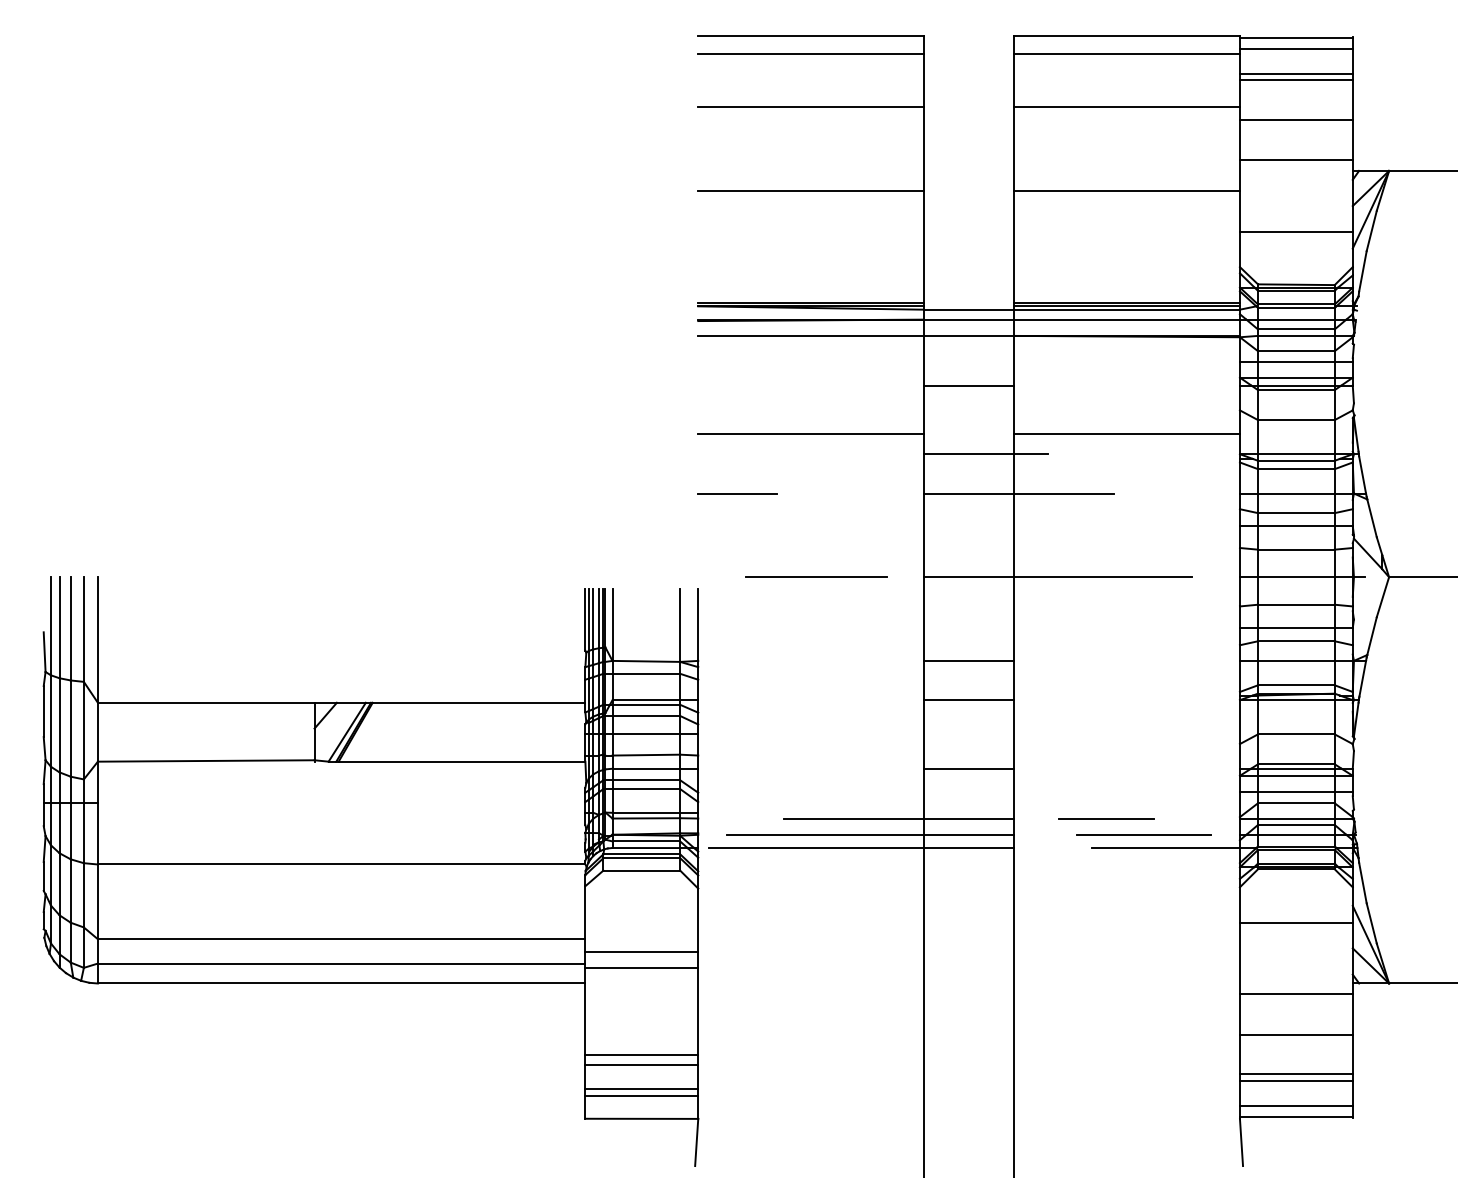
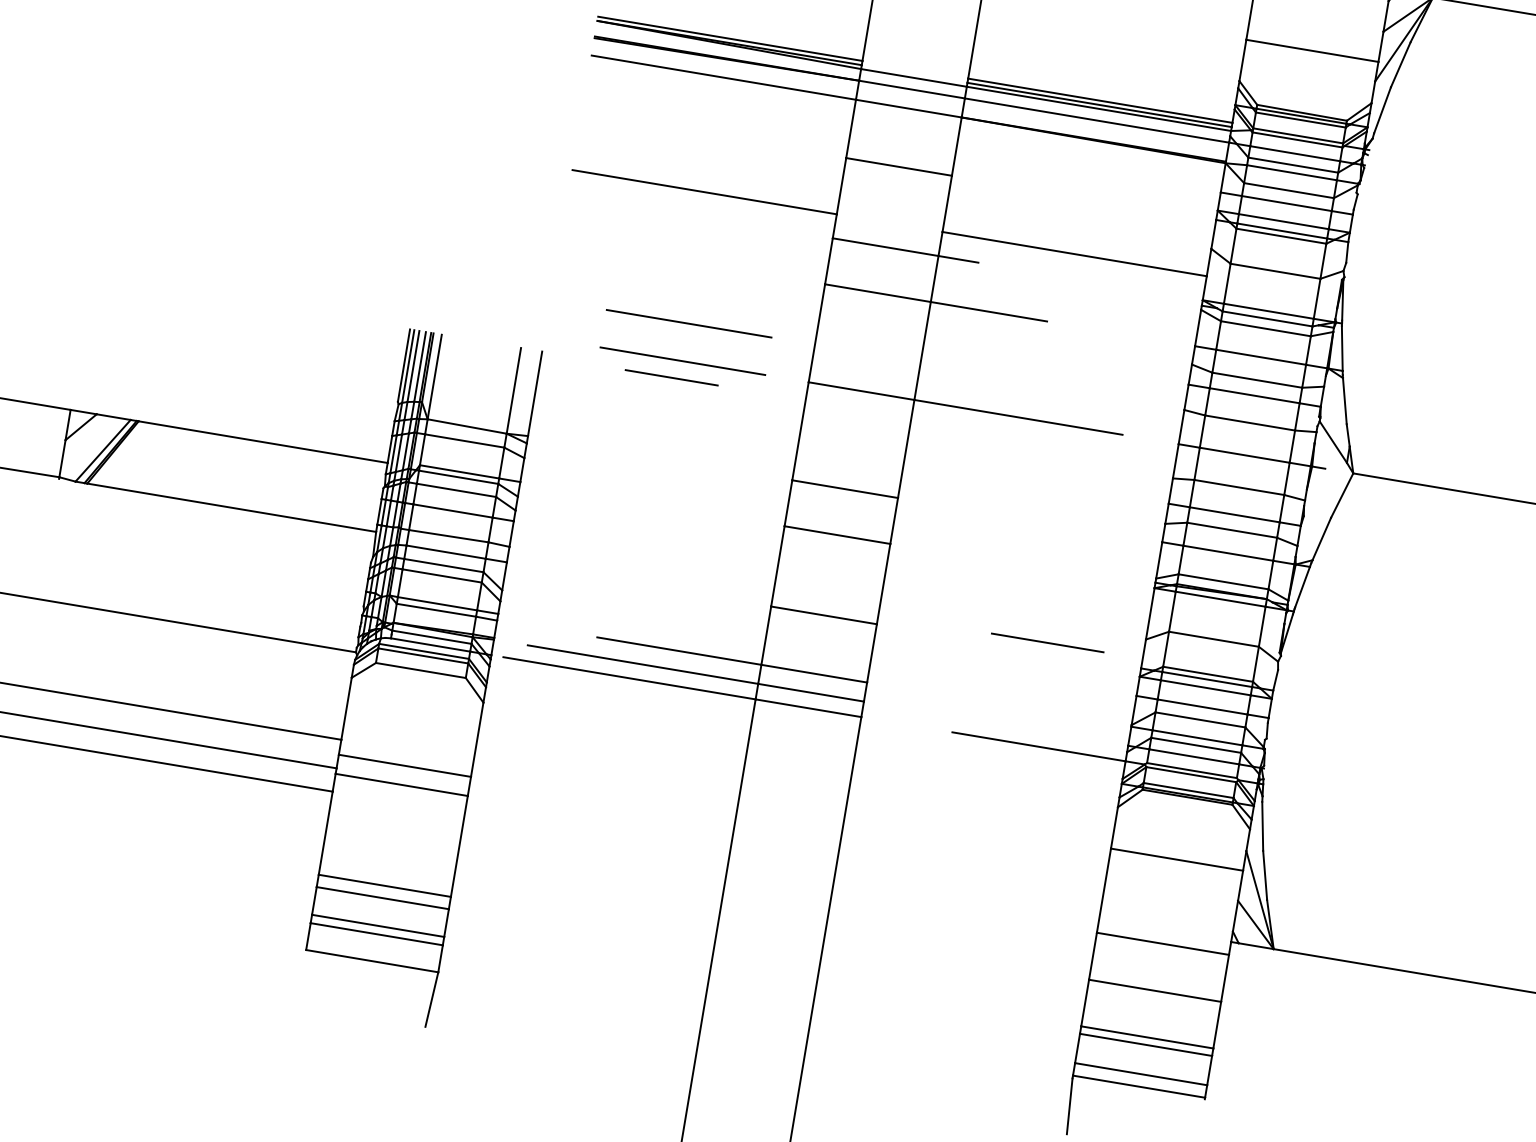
line: (737, 493) -> (671, 377), moved
line: (816, 544) -> (689, 322), added
line: (1106, 818) -> (1047, 642), moved
line: (1143, 834) -> (1015, 726), removed

